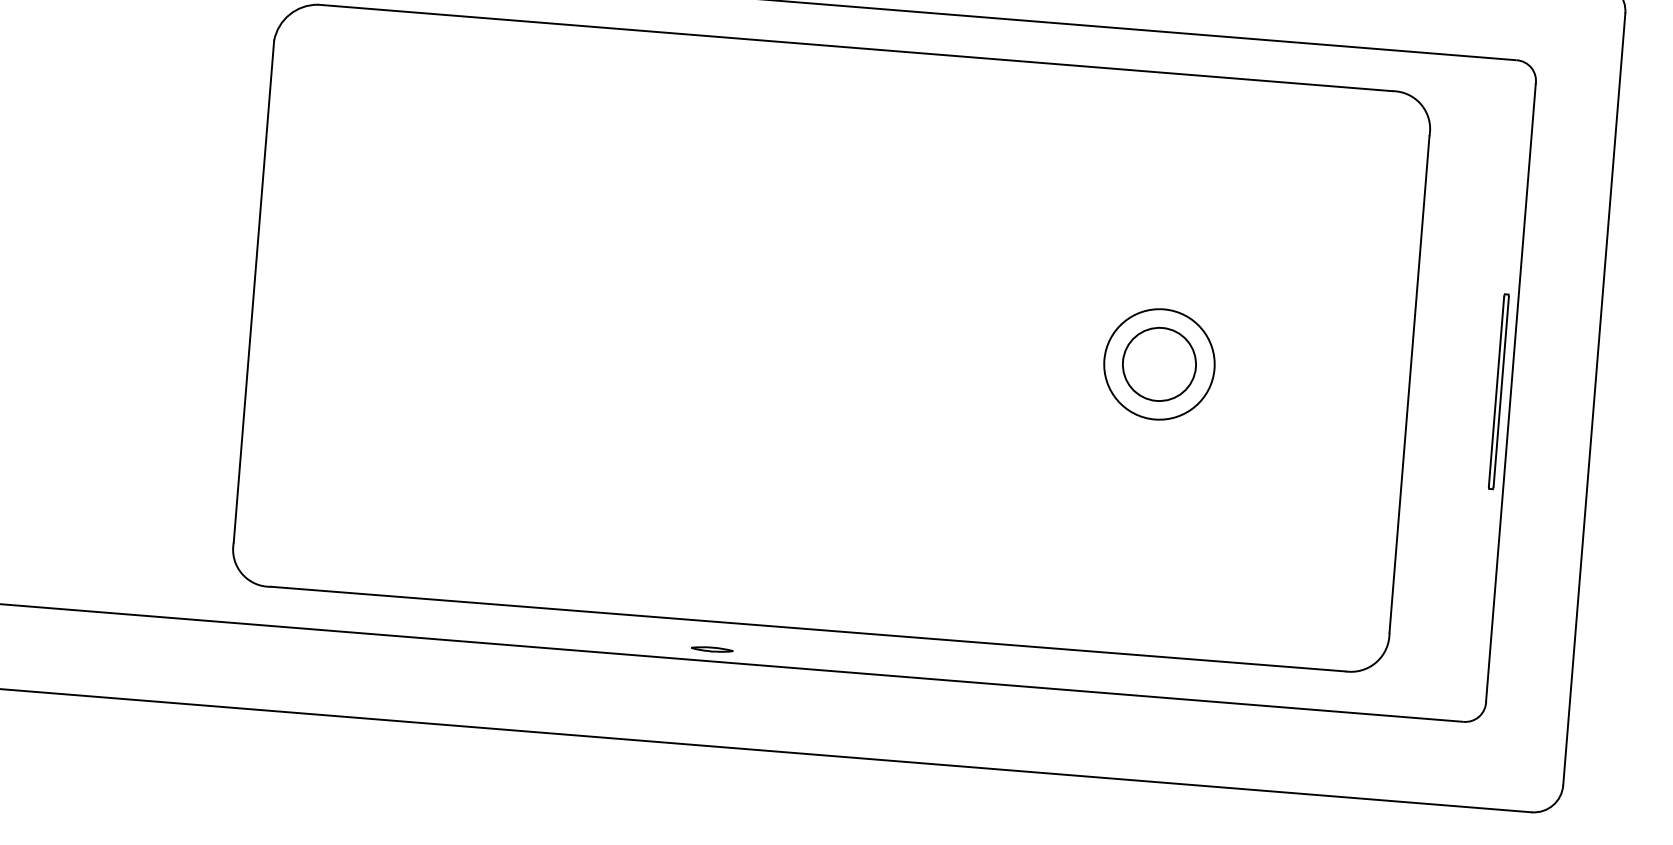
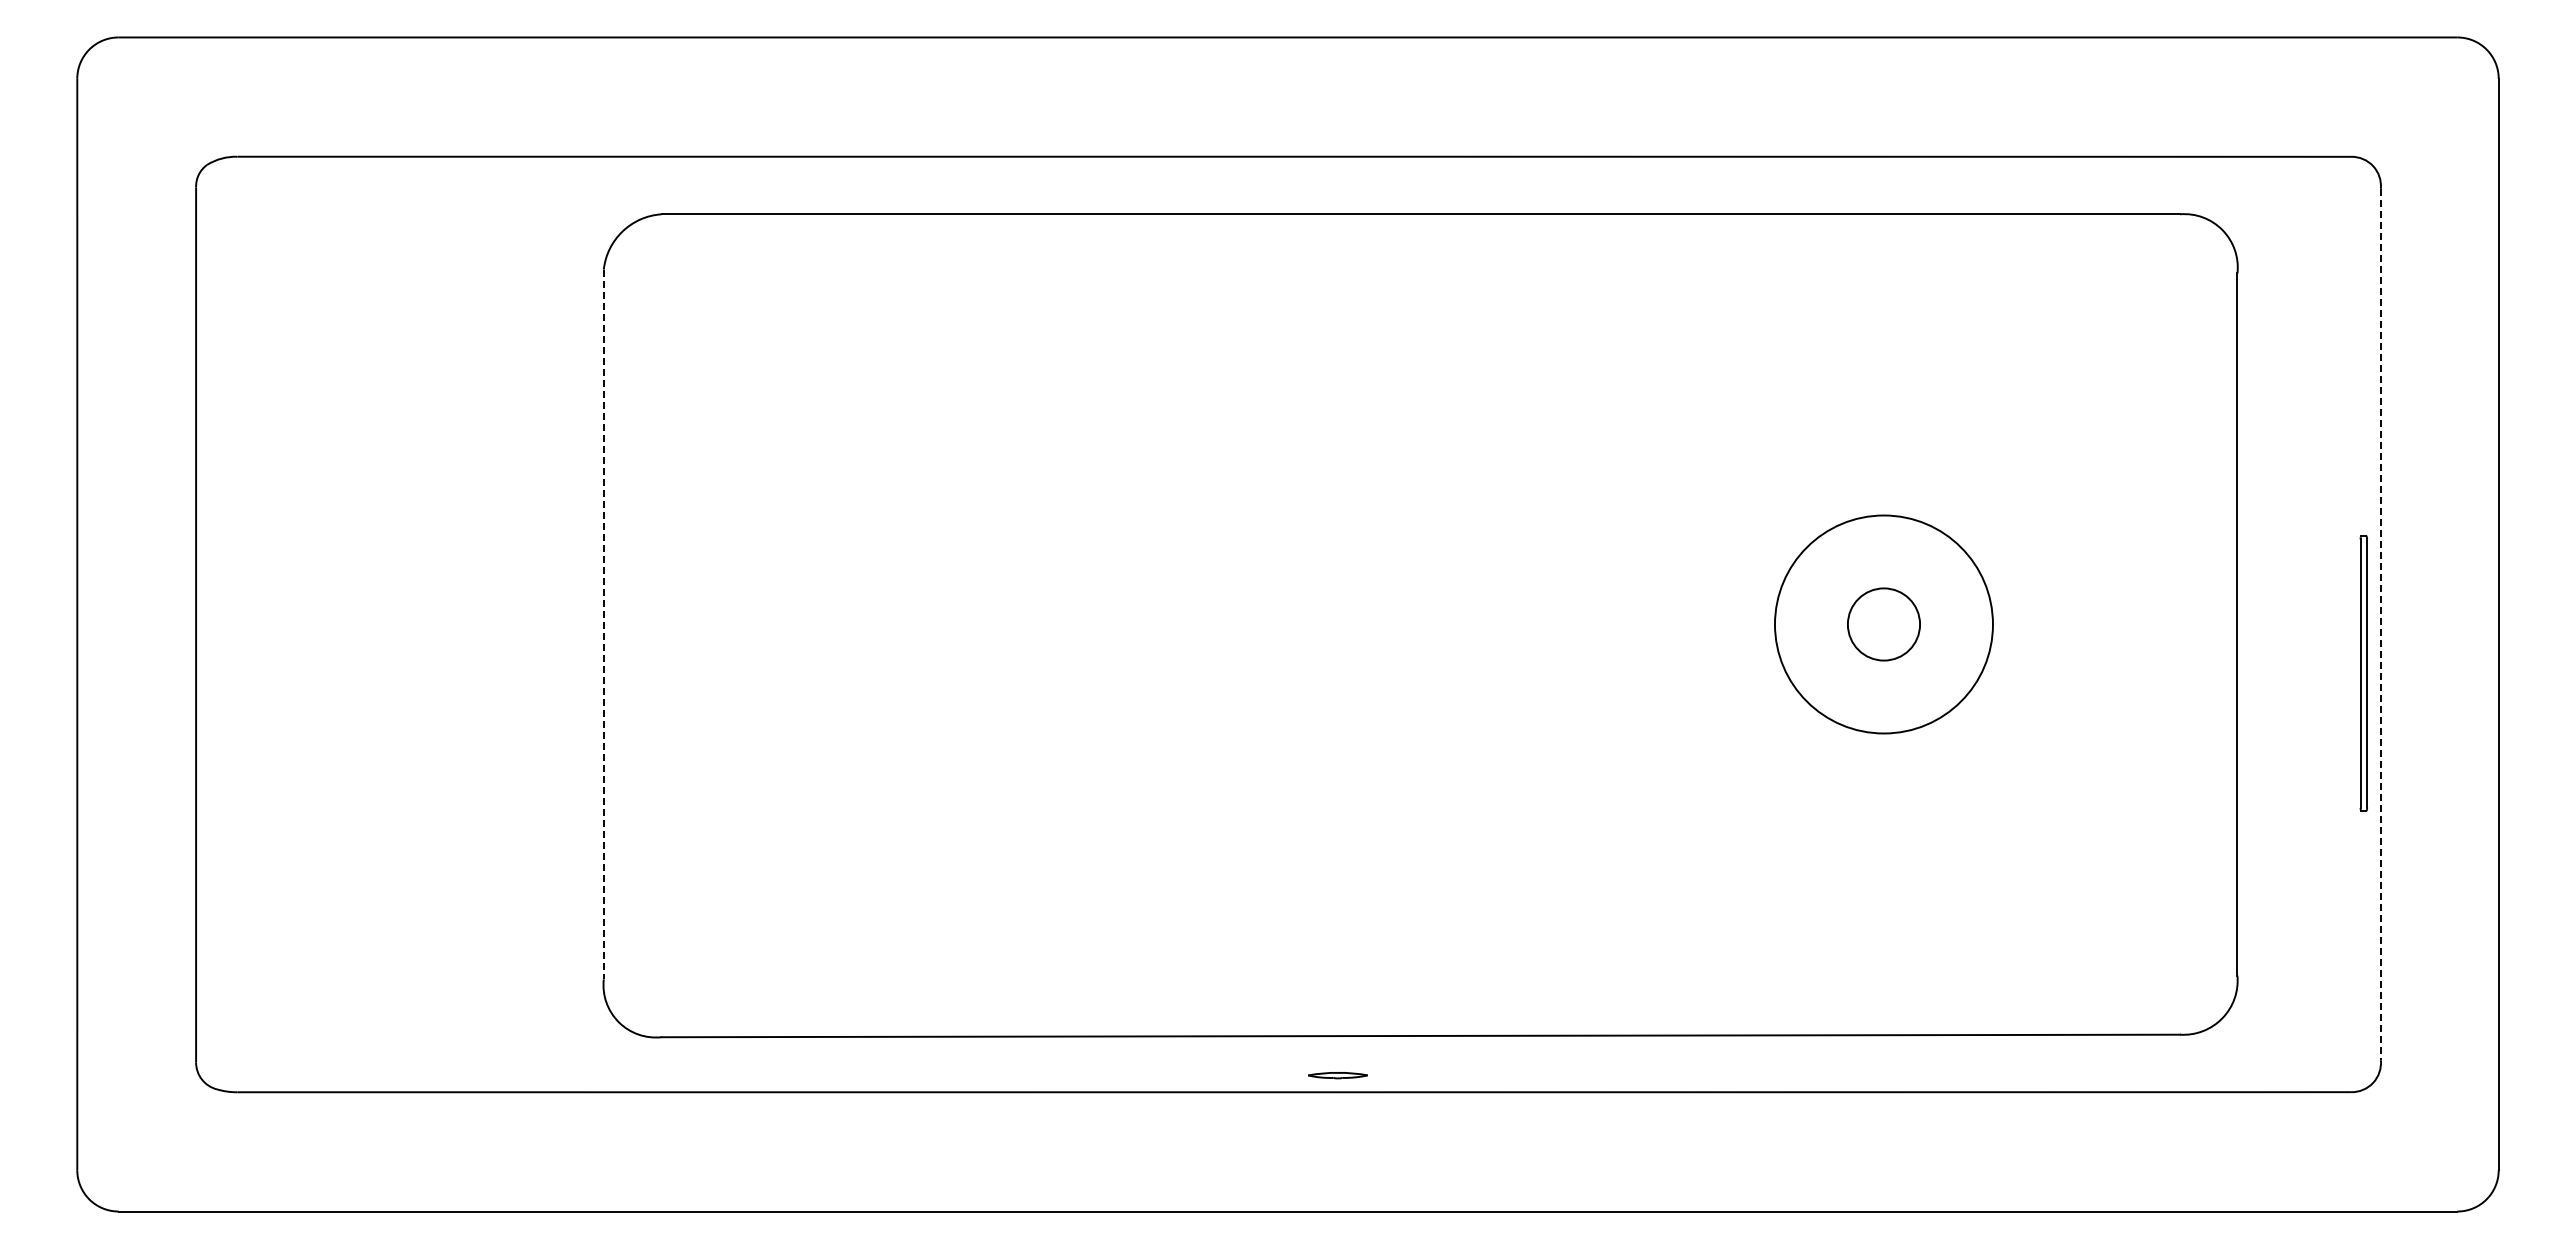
line: (253, 291) -> (603, 624), solid -> dashed
circle: (1159, 364) -> (1883, 624), size x0.7
circle: (1159, 364) -> (1883, 624), size x1.4
part: (1498, 391) -> (2363, 673), moved
line: (1510, 392) -> (2380, 624), solid -> dashed
part: (711, 649) -> (1337, 1075), moved

